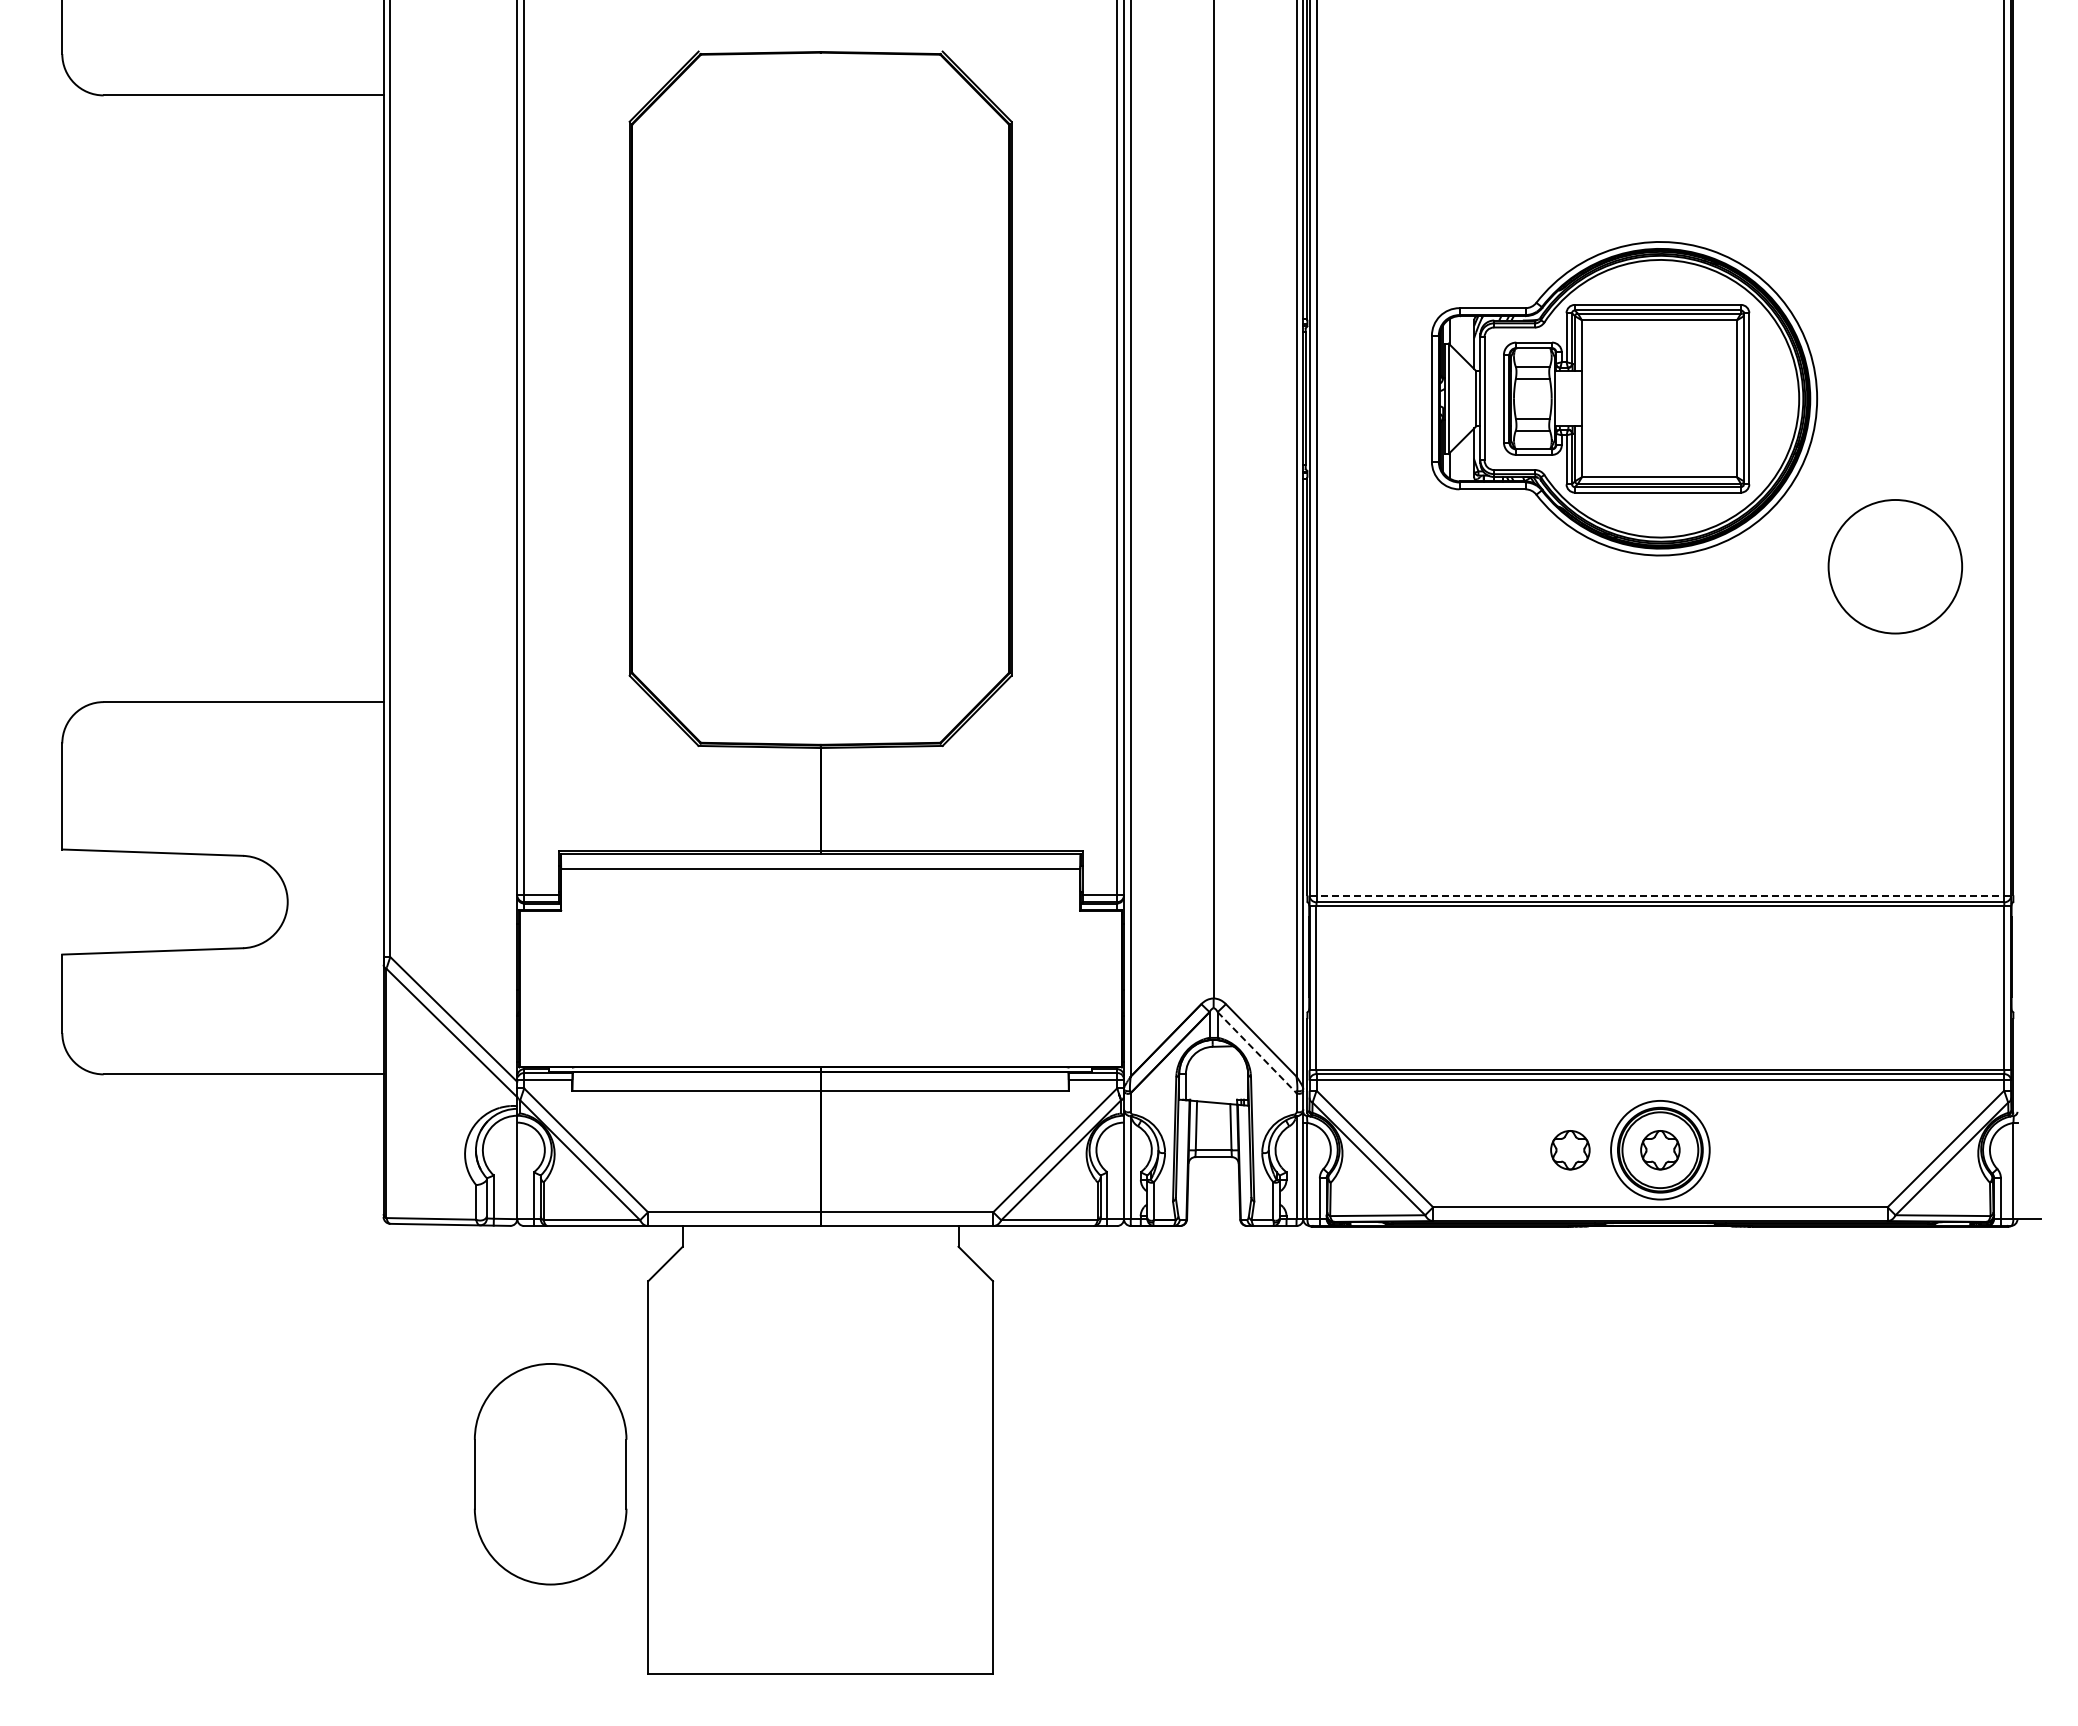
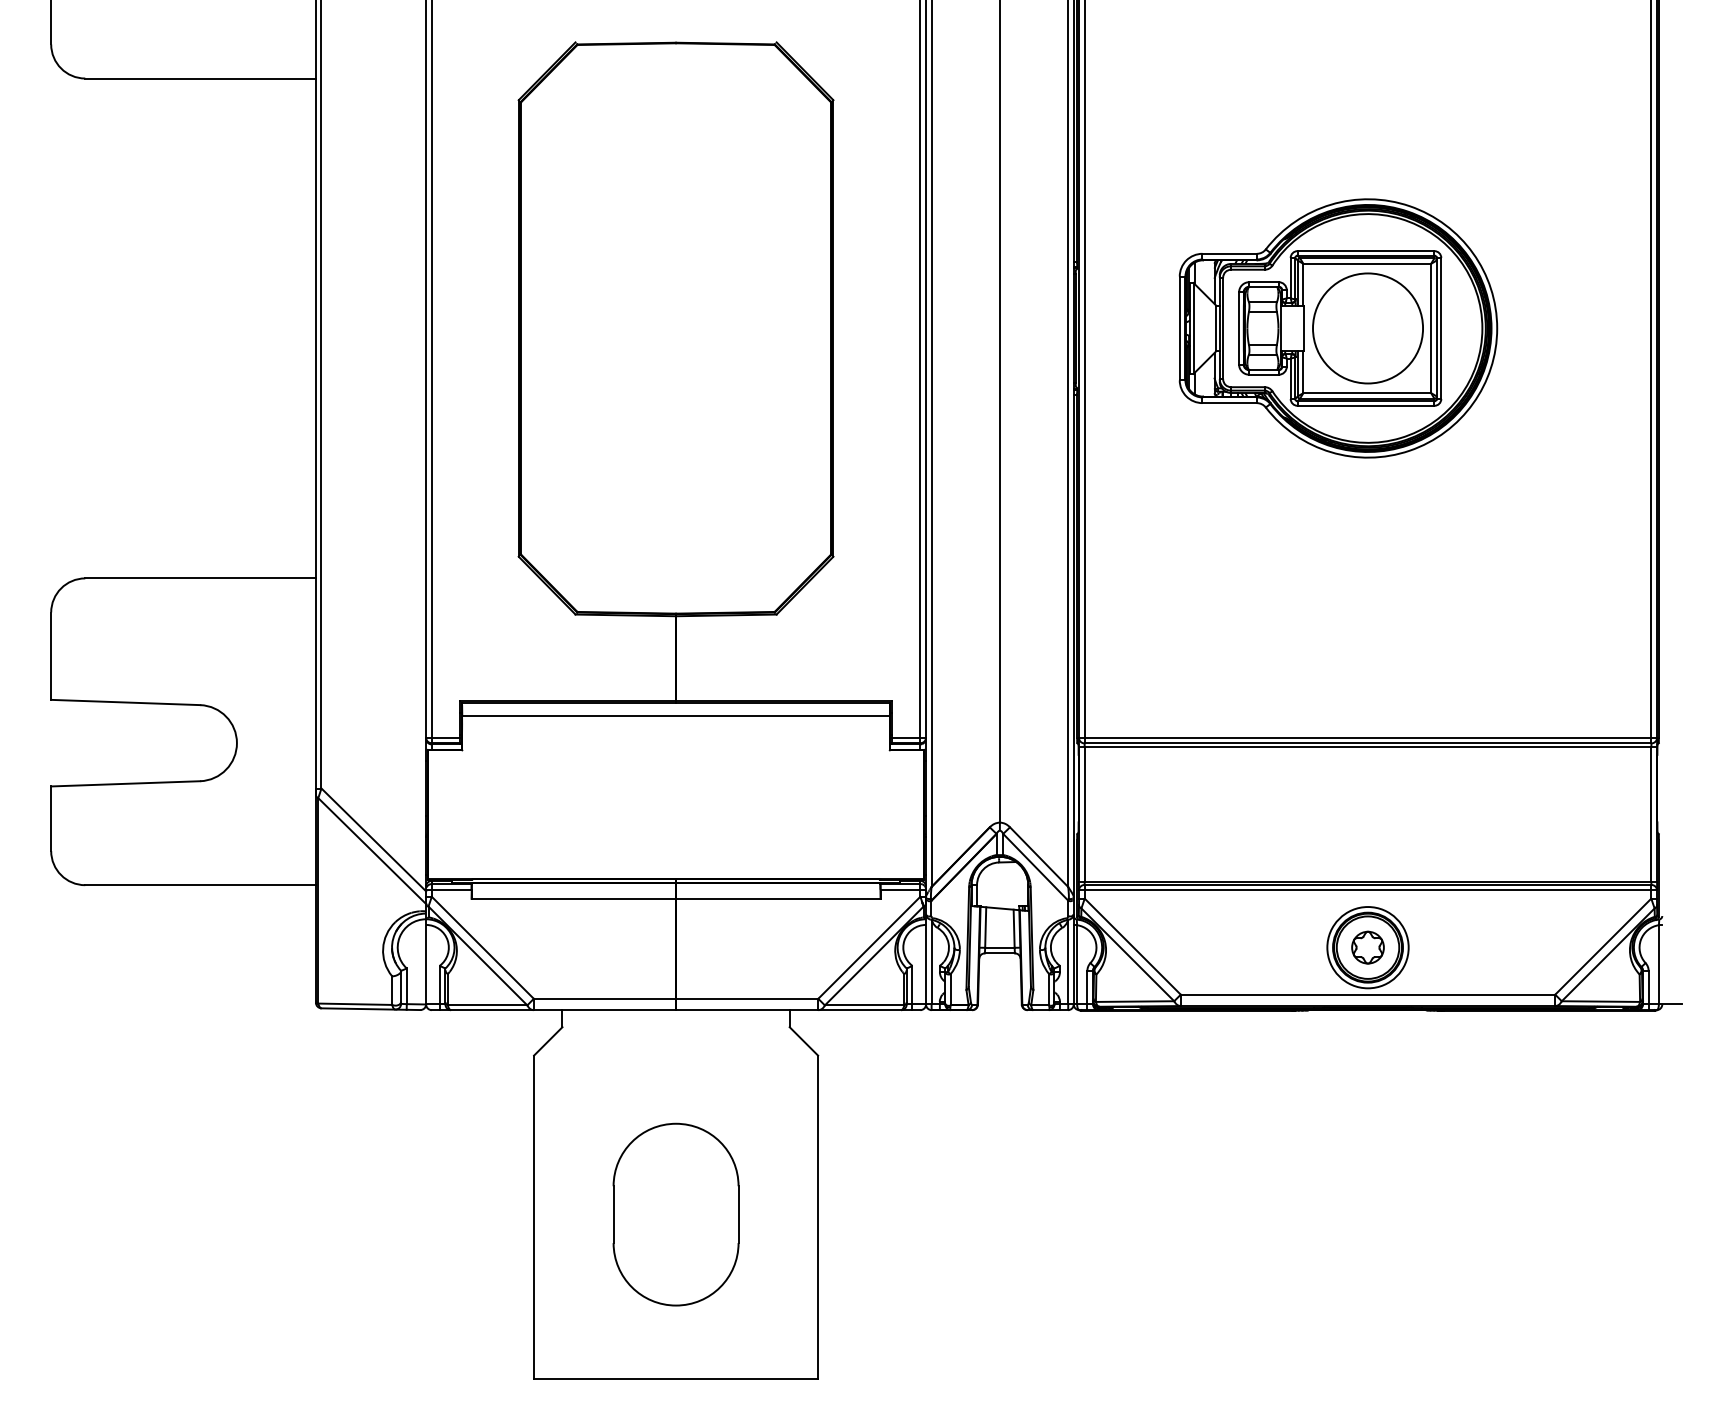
circle: (1895, 566) -> (1368, 328), moved
line: (1660, 895) -> (1368, 737), dashed -> solid
line: (1257, 1052) -> (1036, 867), dashed -> solid
part: (1570, 1150) -> (1293, 947), removed
part: (550, 1474) -> (675, 1214), moved

